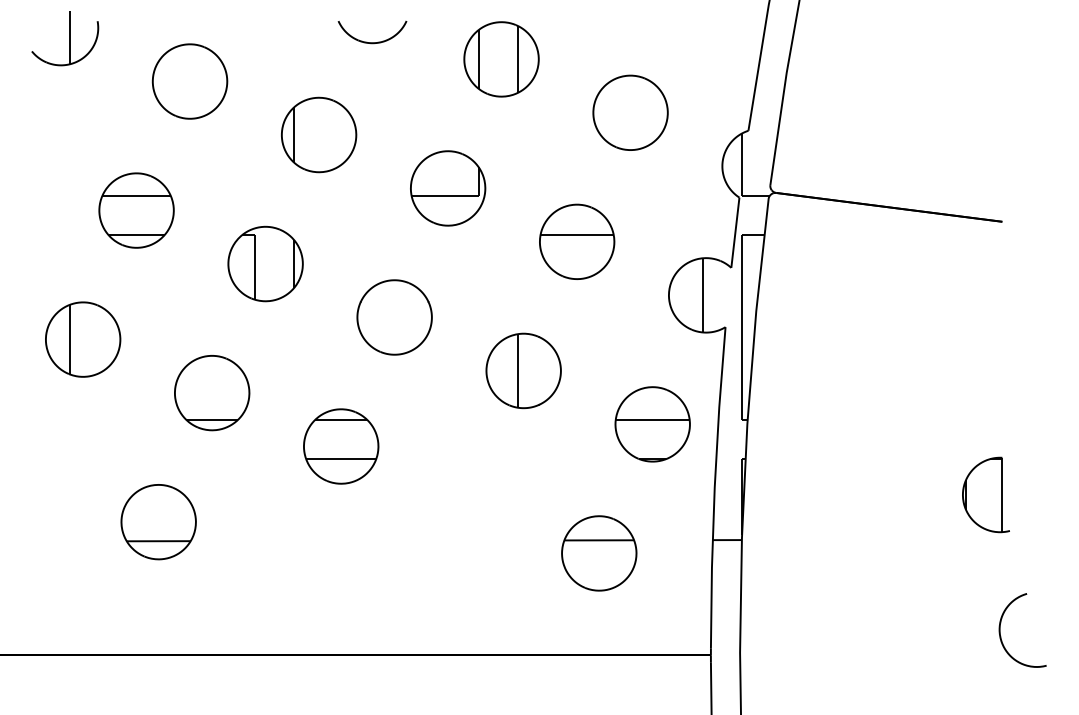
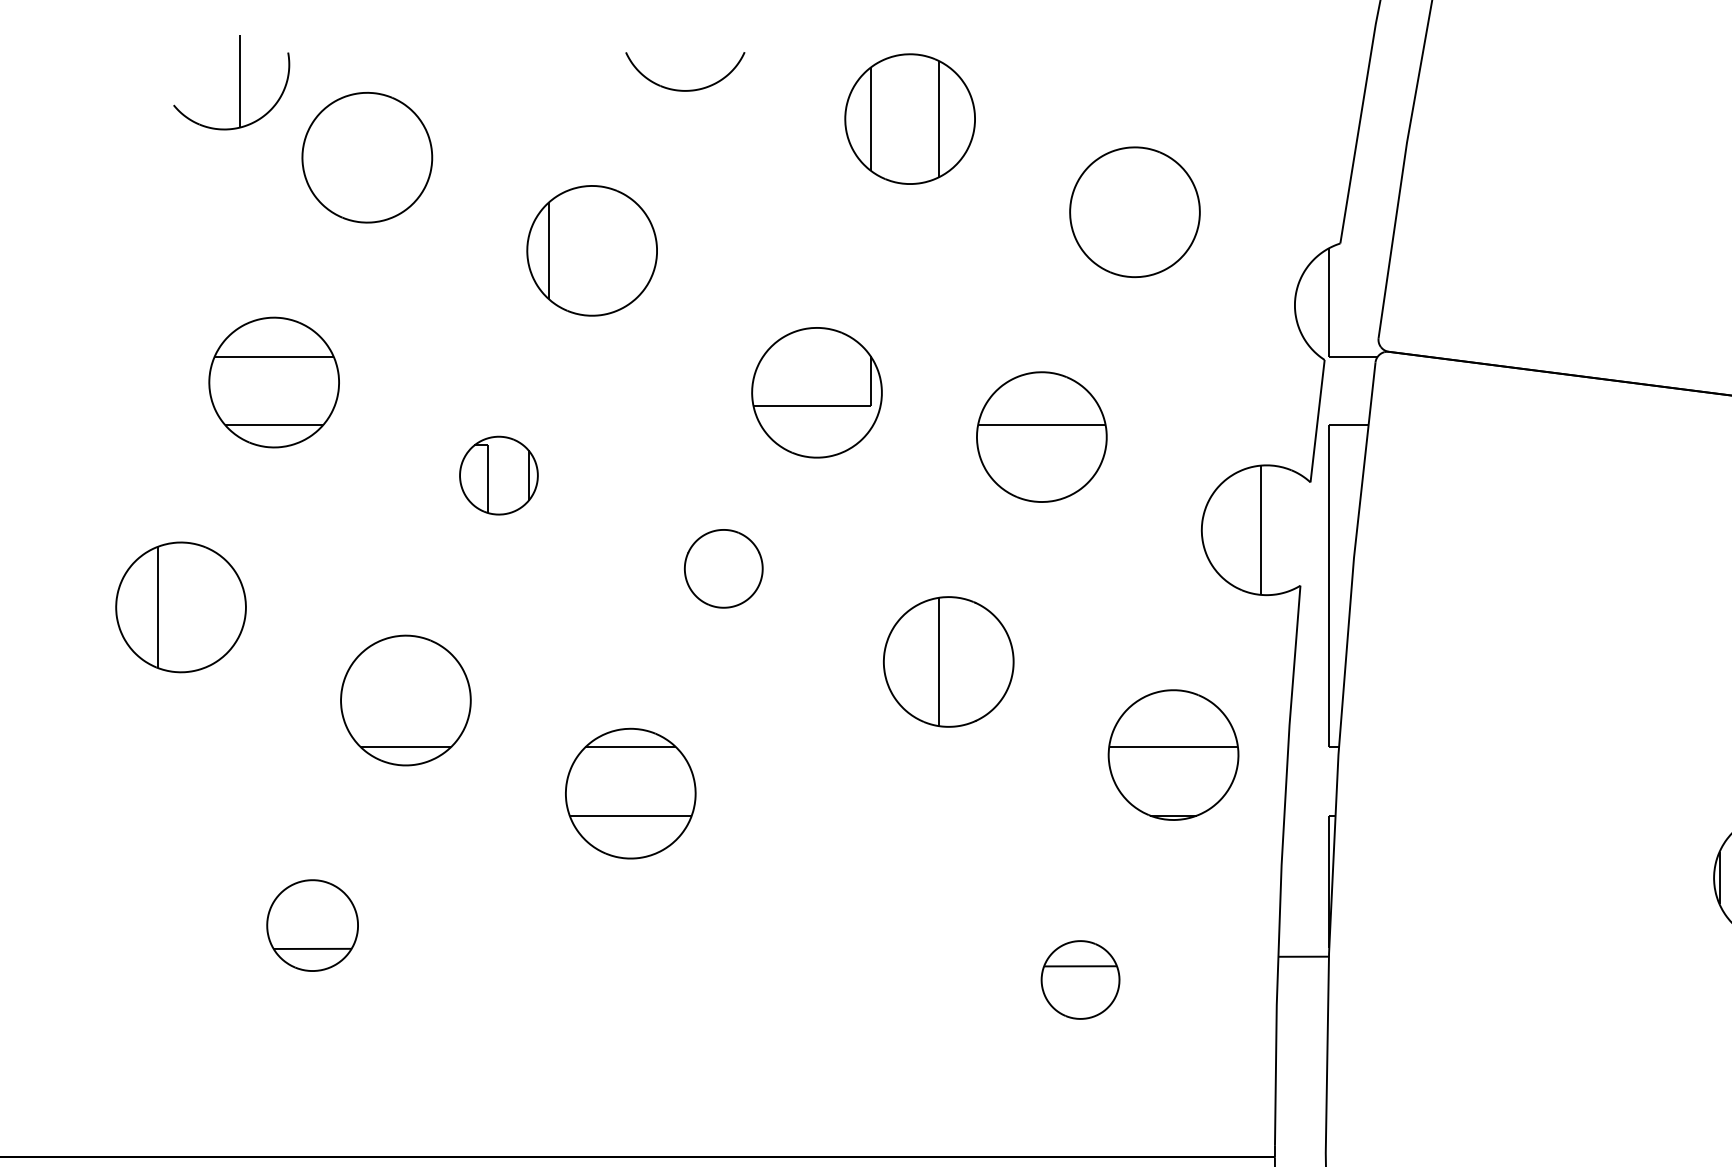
part: (65, 38) -> (232, 82), moved
part: (448, 188) -> (817, 392), moved
part: (265, 263) -> (498, 474), size x0.6
part: (394, 317) -> (723, 568), size x0.6
part: (158, 522) -> (312, 926), size x0.7
part: (599, 553) -> (1080, 980), size x0.6

